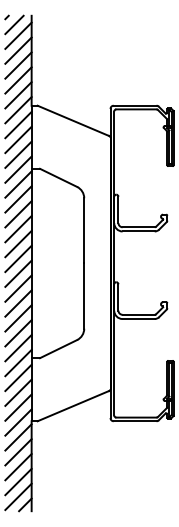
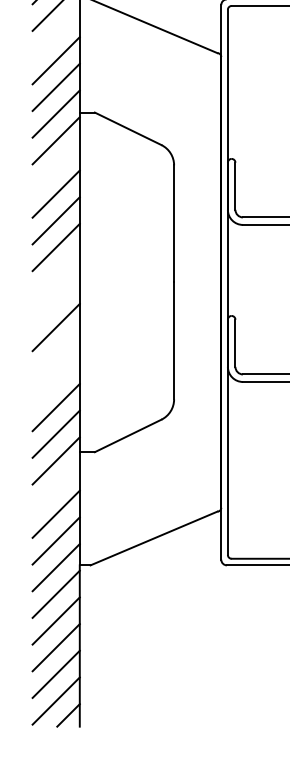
line: (18, 124) -> (56, 33), removed
line: (18, 199) -> (56, 167), removed
line: (18, 258) -> (56, 273), removed
line: (18, 273) -> (56, 300), removed
line: (18, 303) -> (56, 354), removed
line: (18, 318) -> (56, 381), removed
line: (18, 377) -> (56, 486), removed

